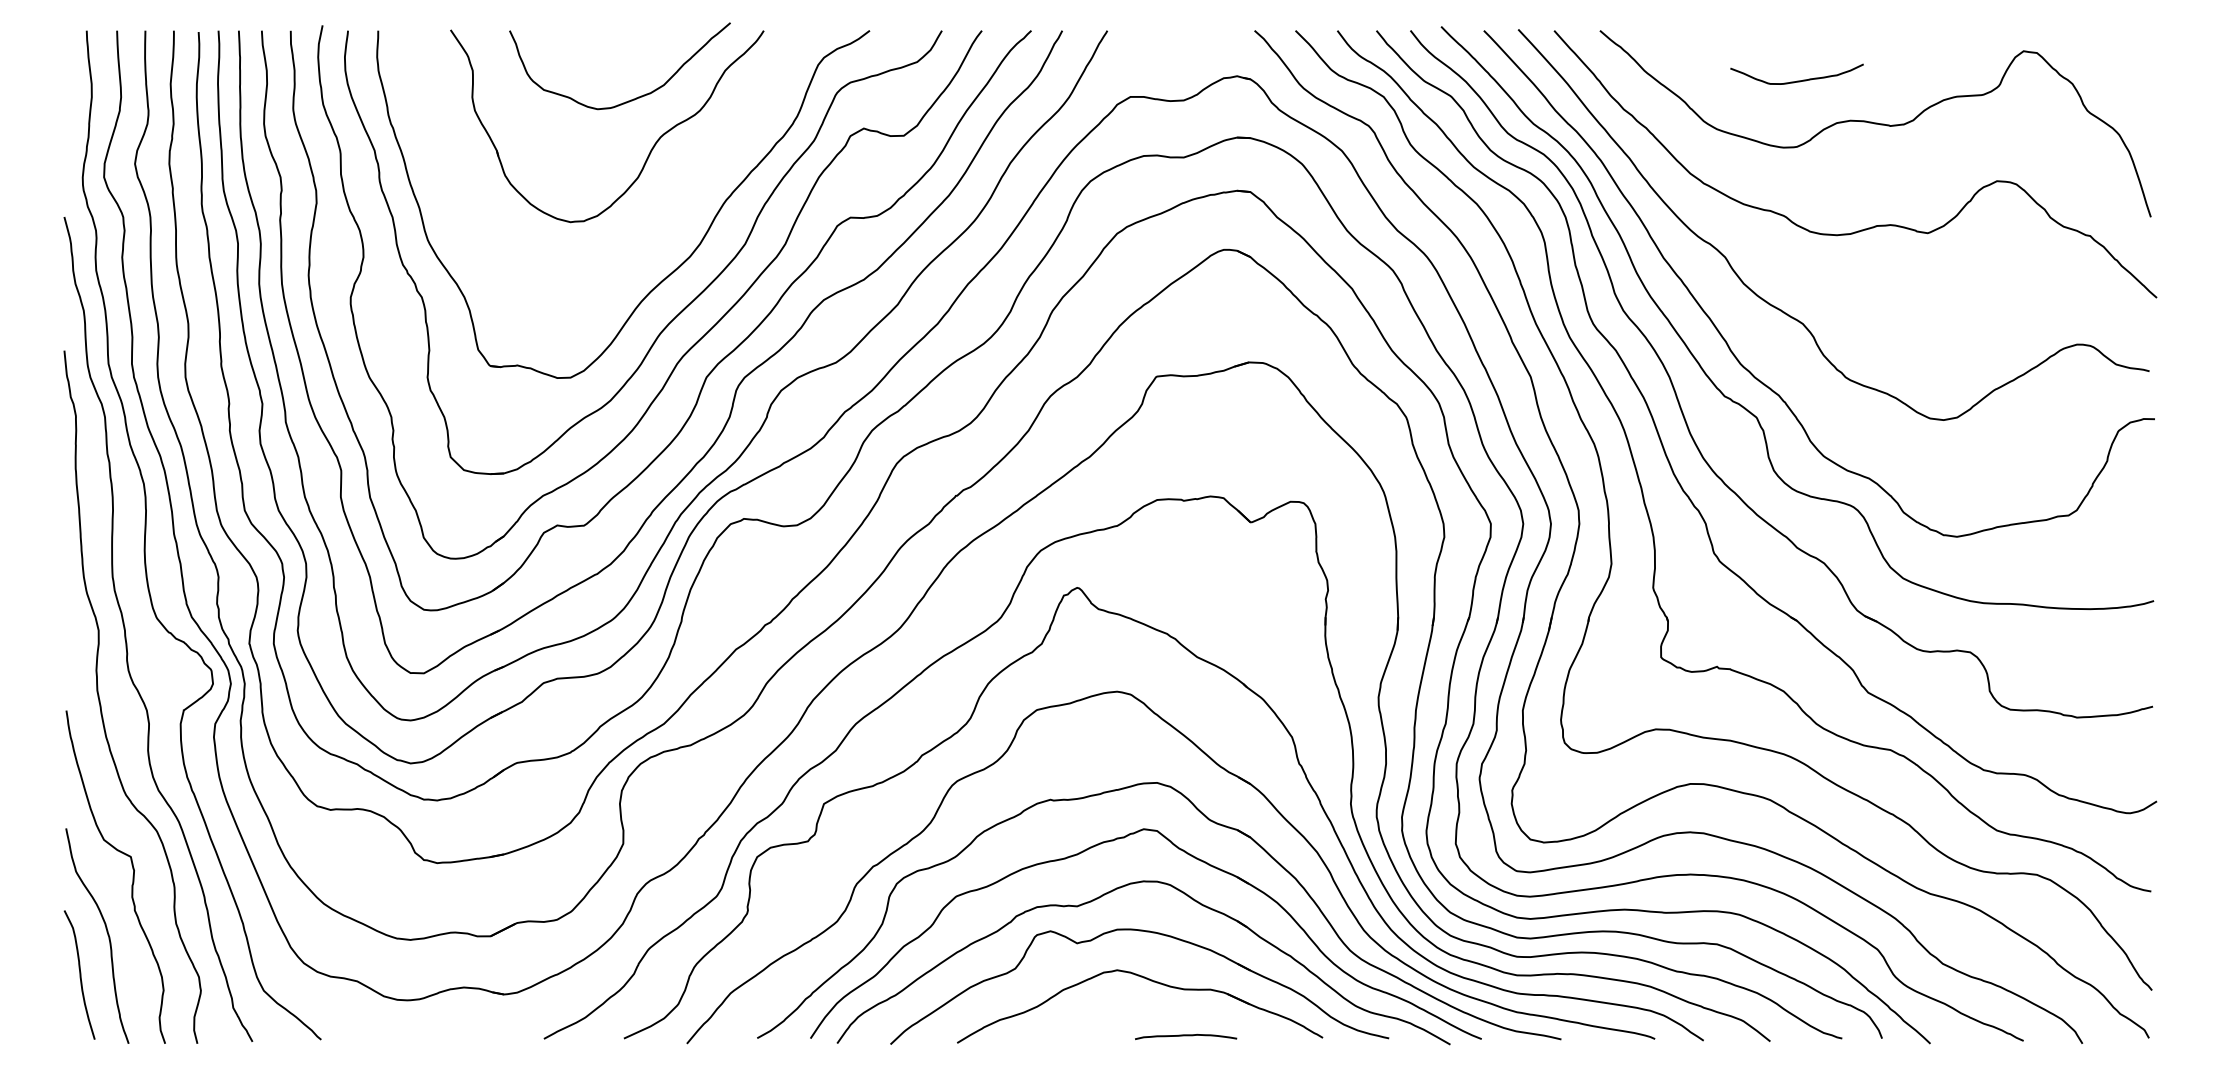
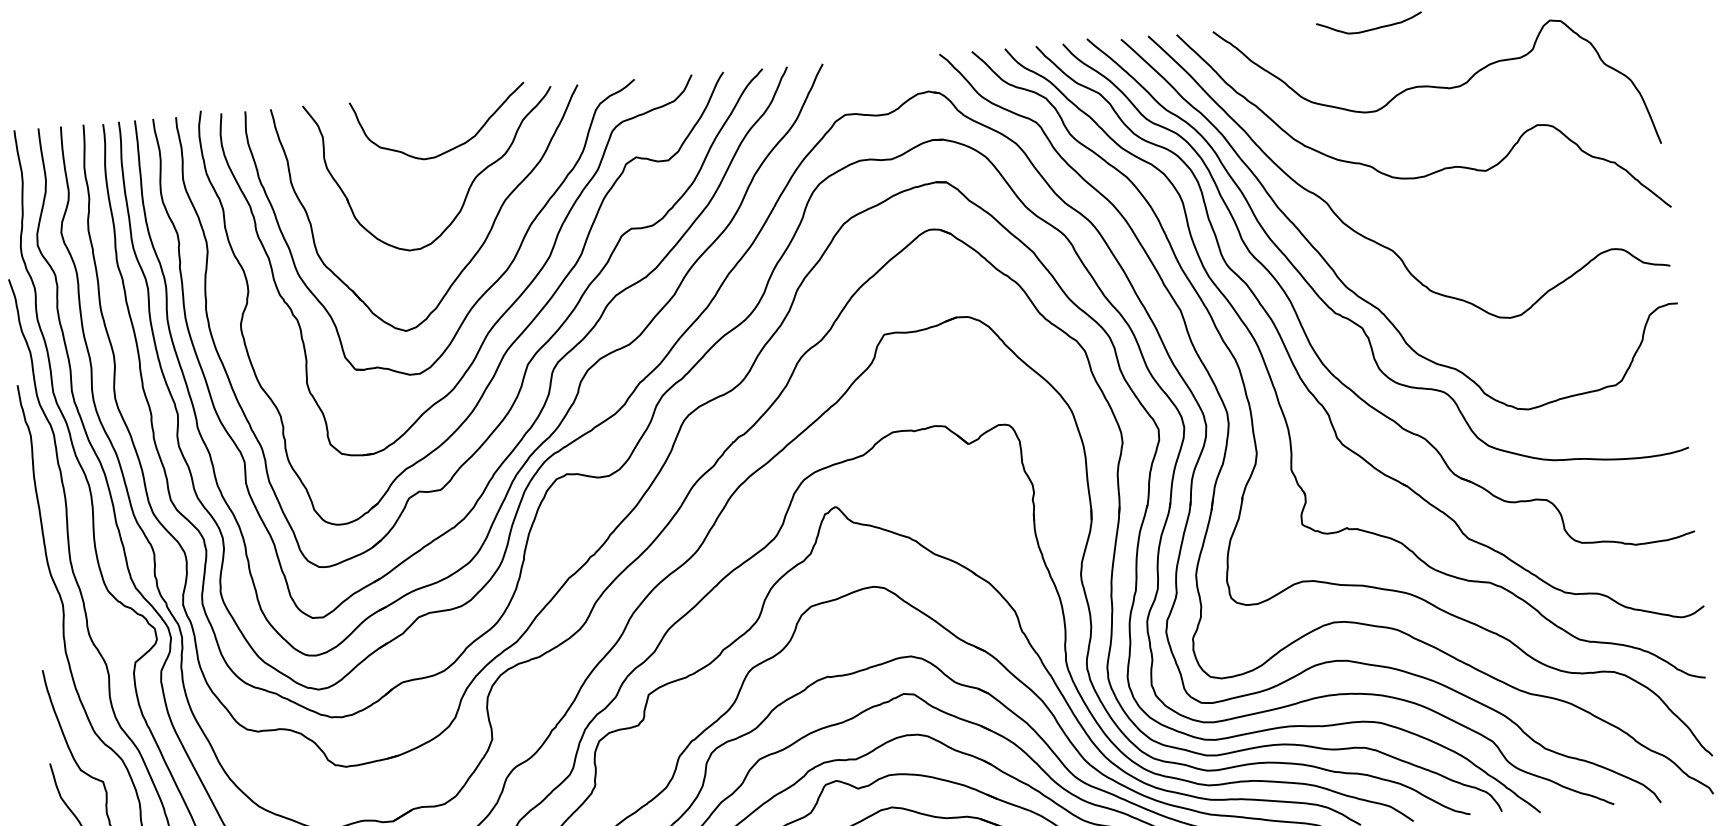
curve: (1797, 80) -> (1370, 29), moved
part: (661, 221) -> (482, 244), added

